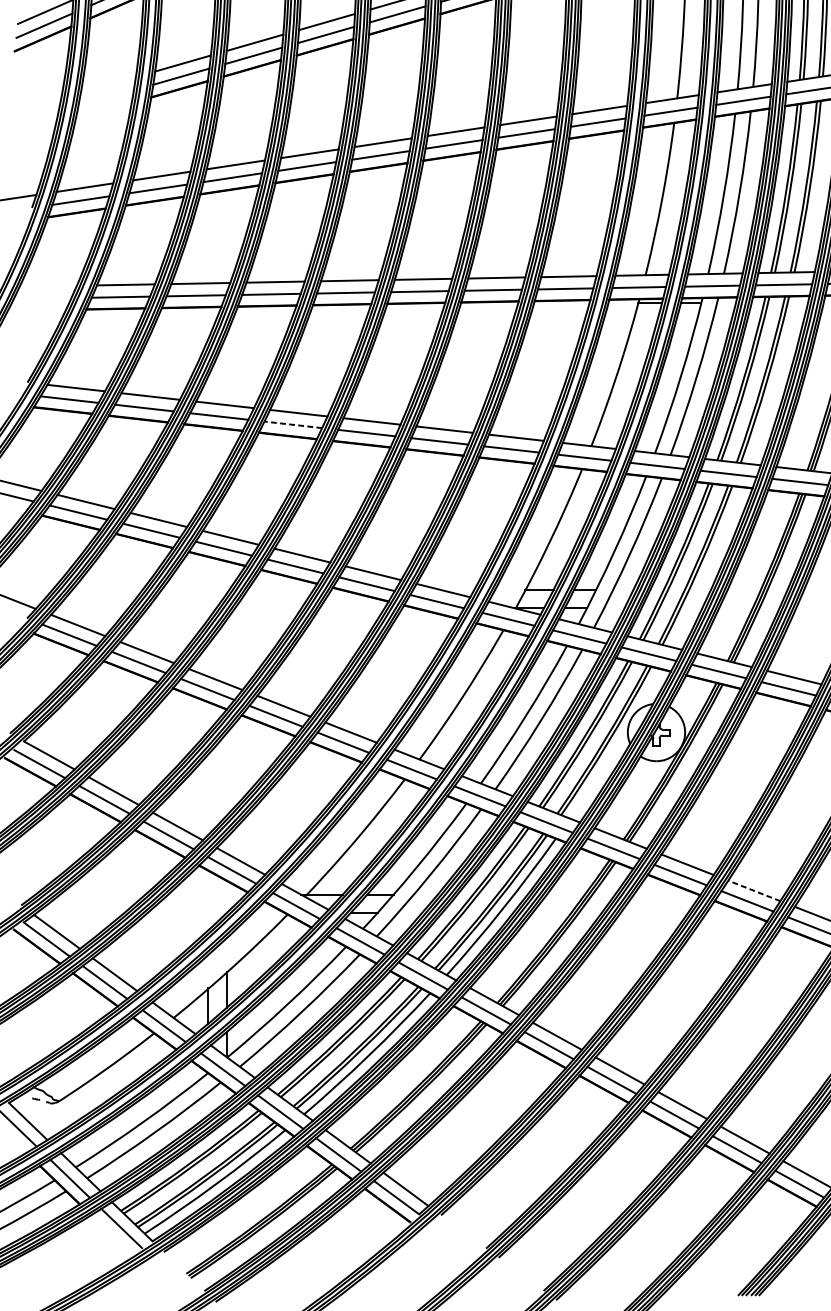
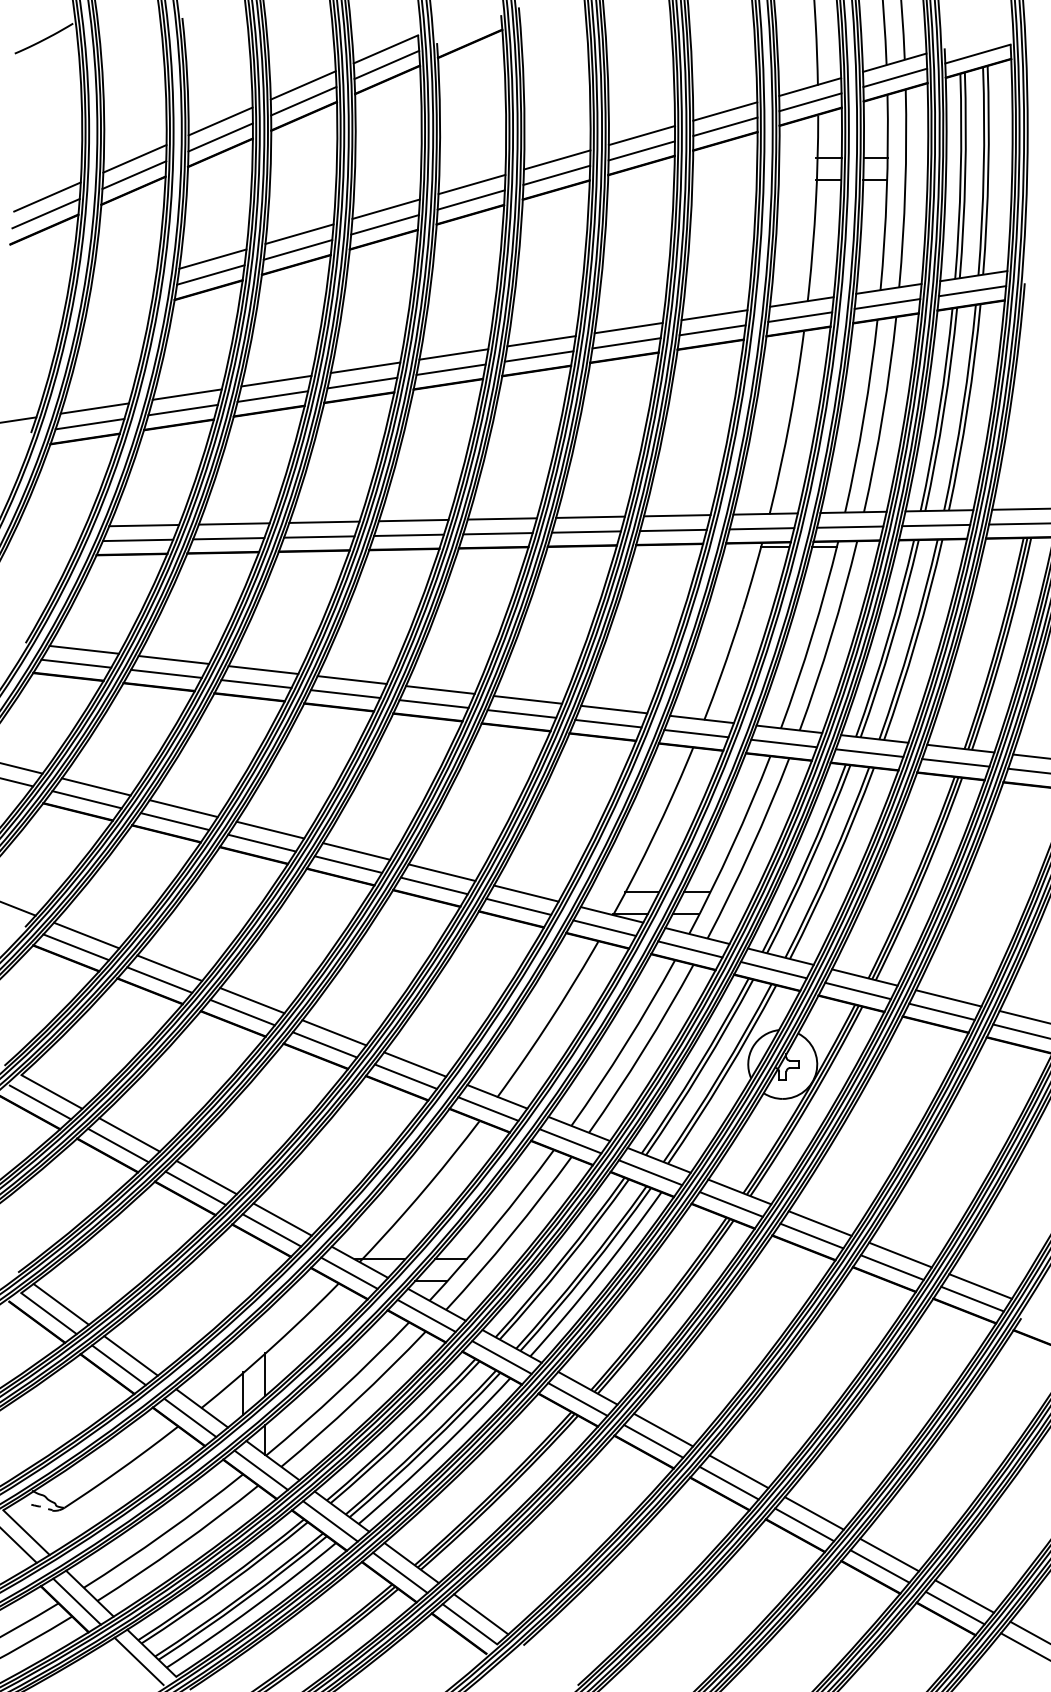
line: (293, 425) -> (345, 694), dashed -> solid
line: (754, 891) -> (900, 1255), dashed -> solid

